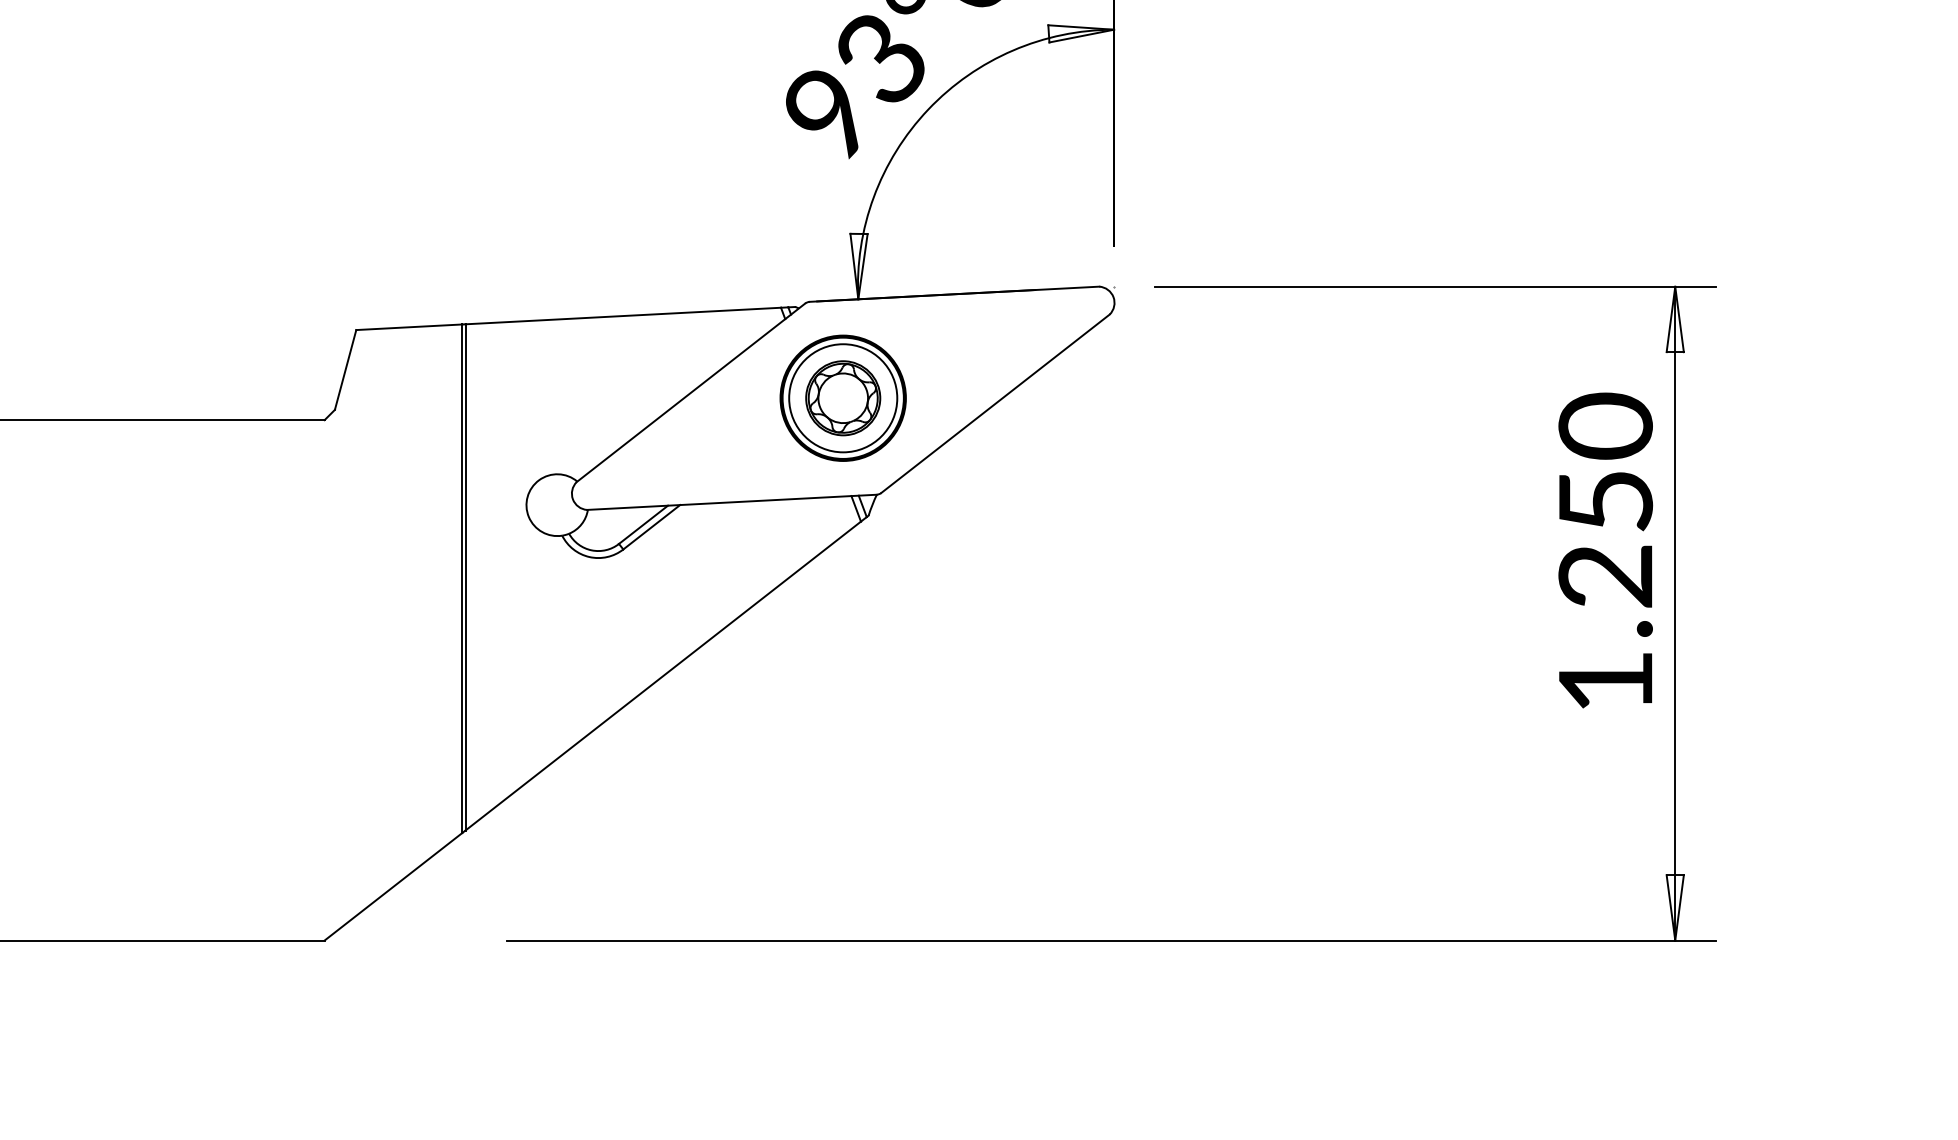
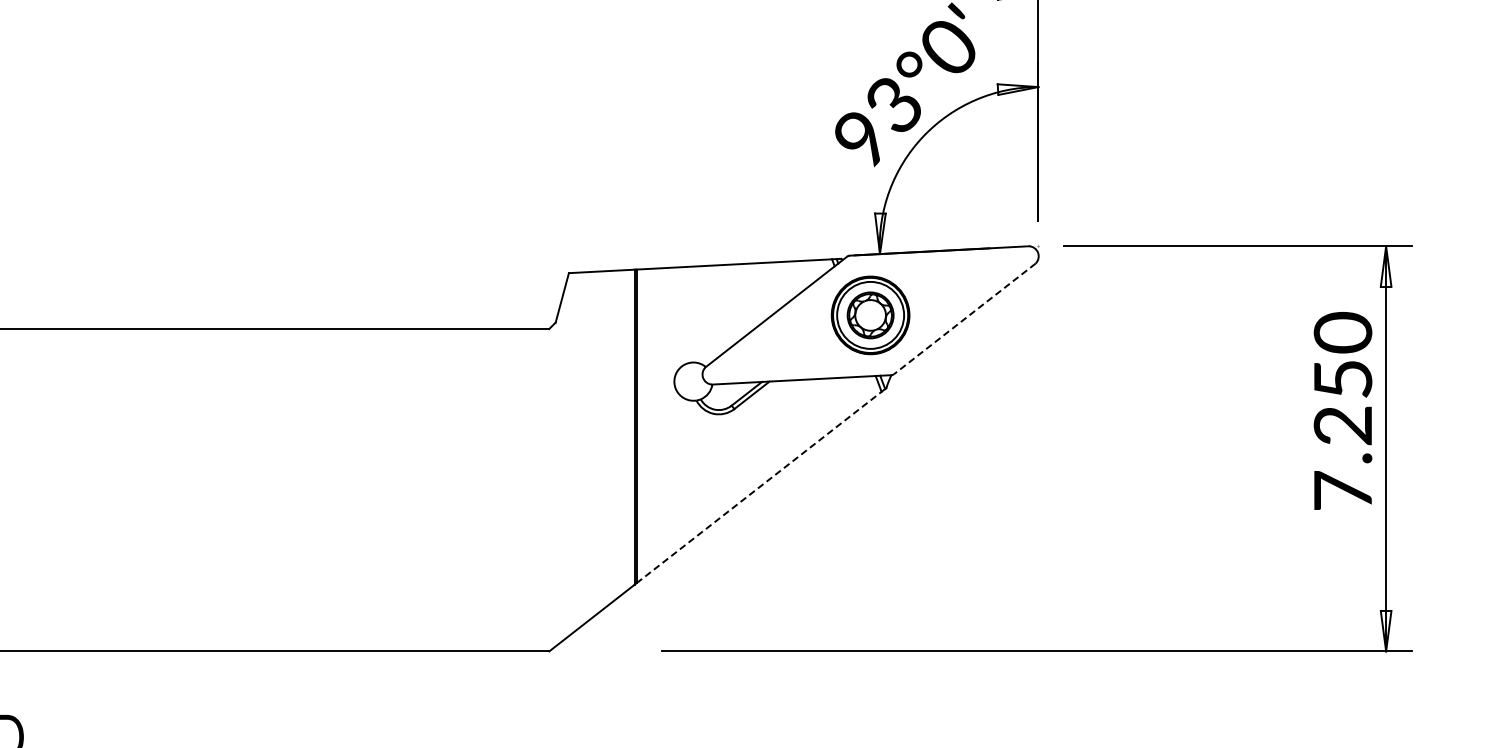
line: (994, 403) -> (964, 318), solid -> dashed
line: (663, 676) -> (759, 487), solid -> dashed
text: (1604, 680) -> (1342, 490), 1.250 -> 7.250

